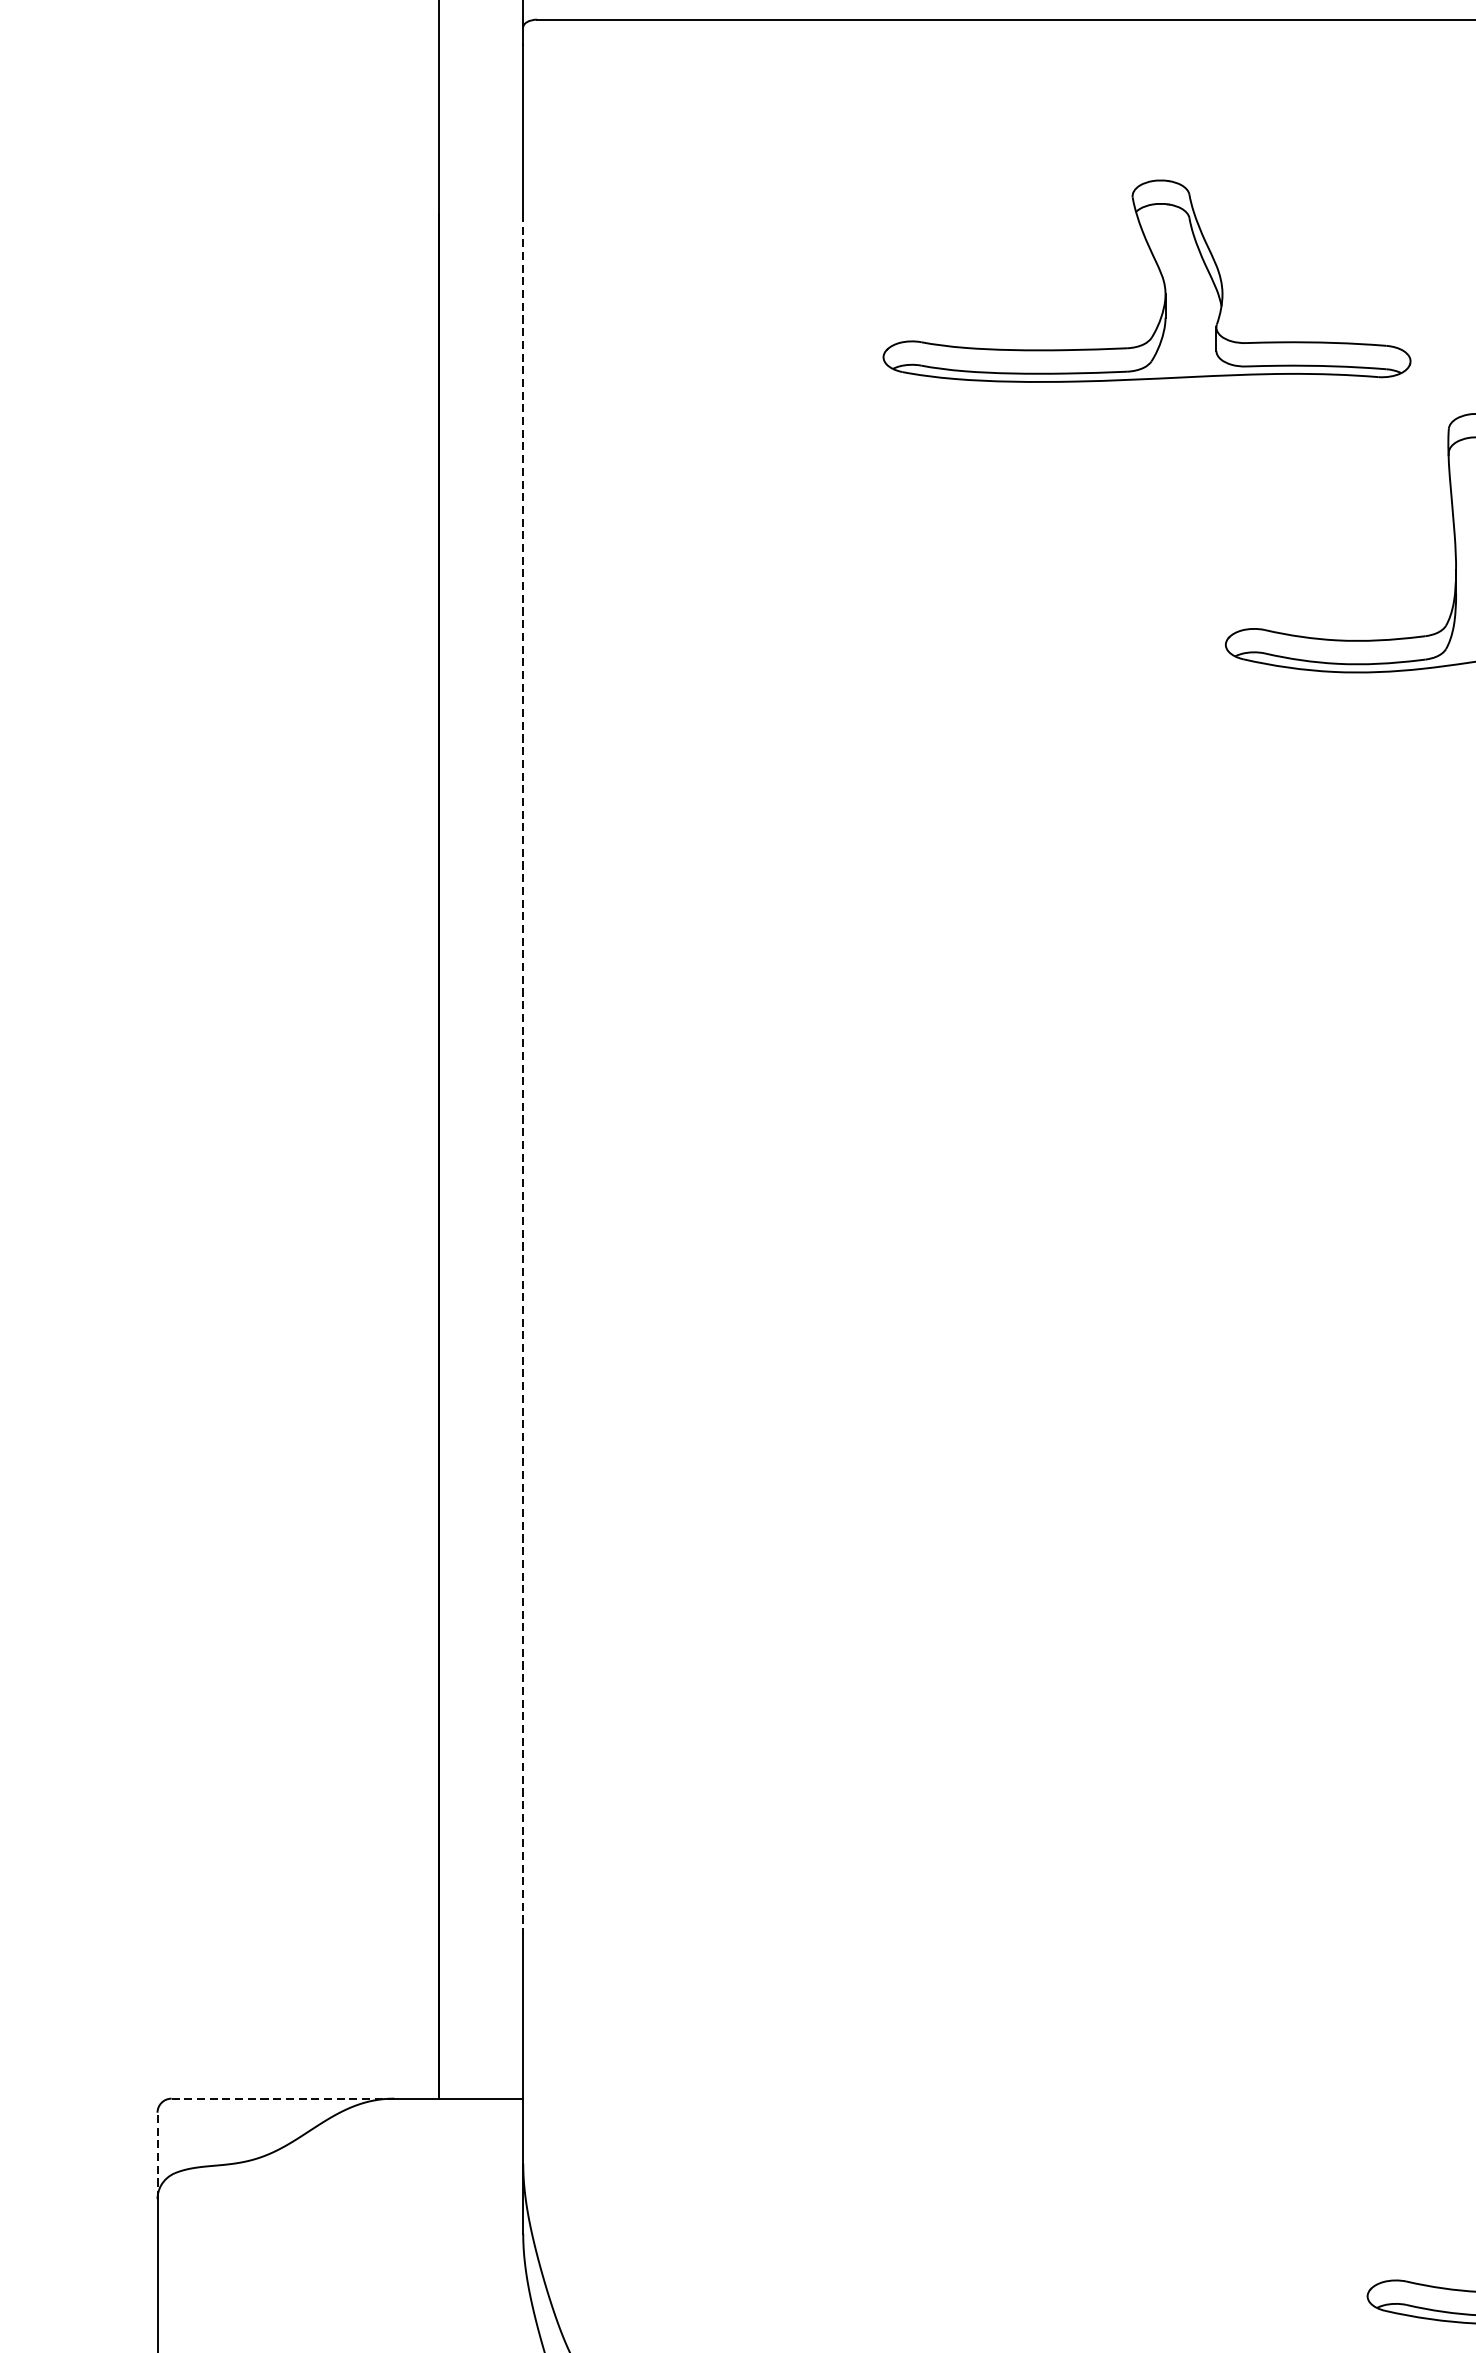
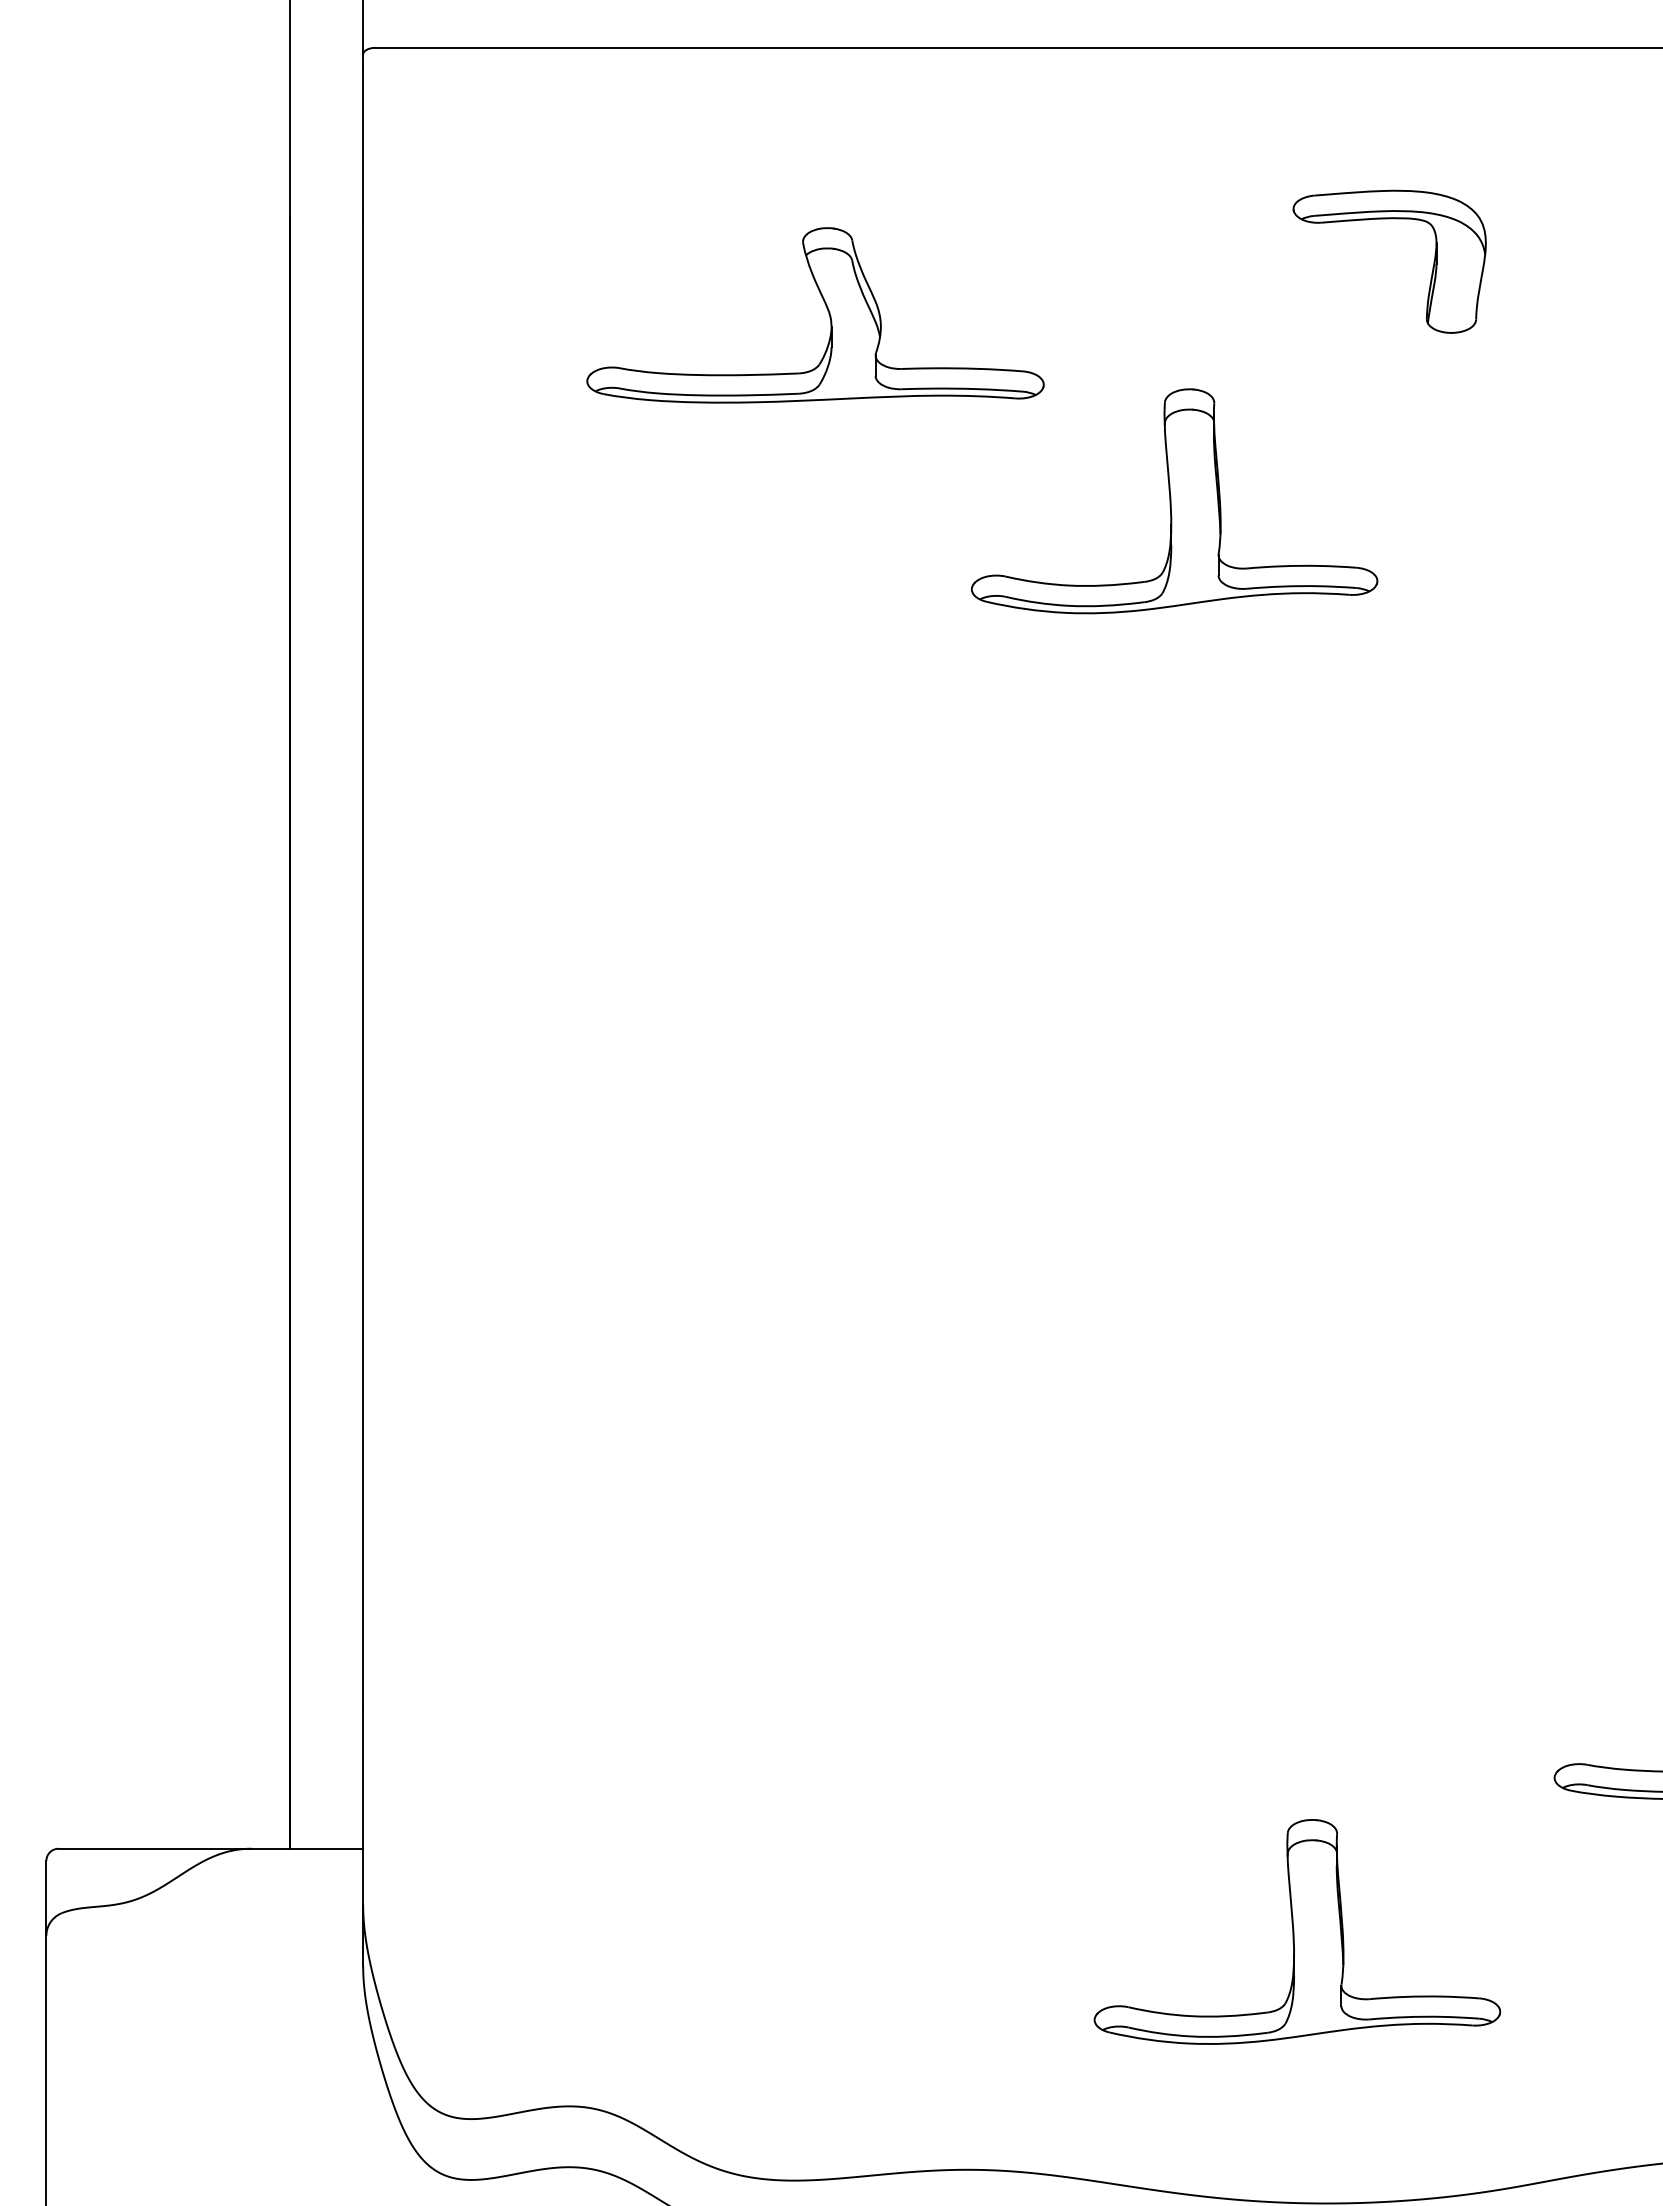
part: (1160, 276) -> (827, 311), moved
line: (523, 1074) -> (363, 961), dashed -> solid
line: (283, 2098) -> (155, 1848), dashed -> solid
line: (157, 2154) -> (46, 1897), dashed -> solid

